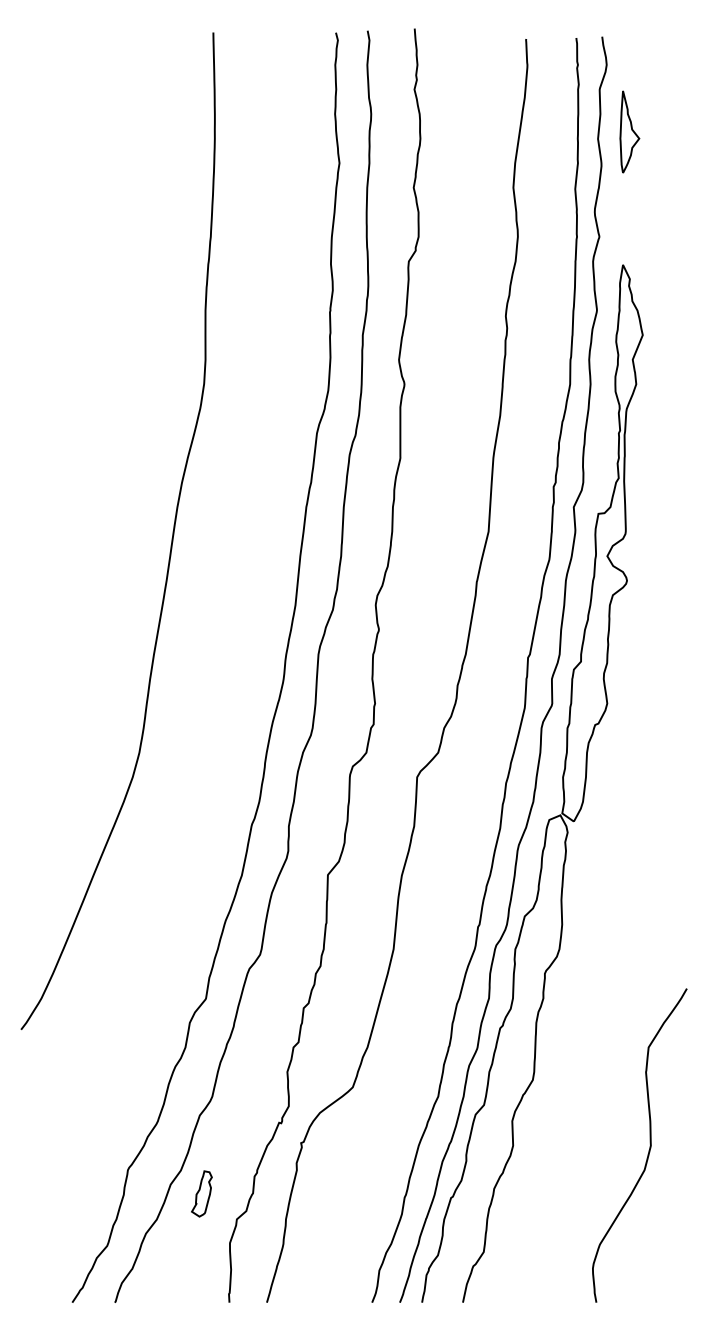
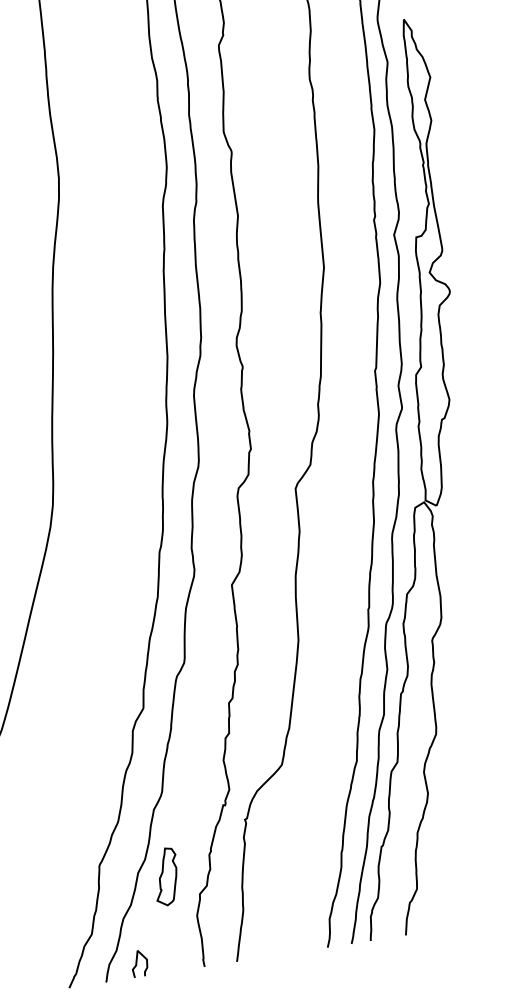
part: (201, 1193) -> (165, 876), size x1.43
curve: (153, 1287) -> (137, 964), added

